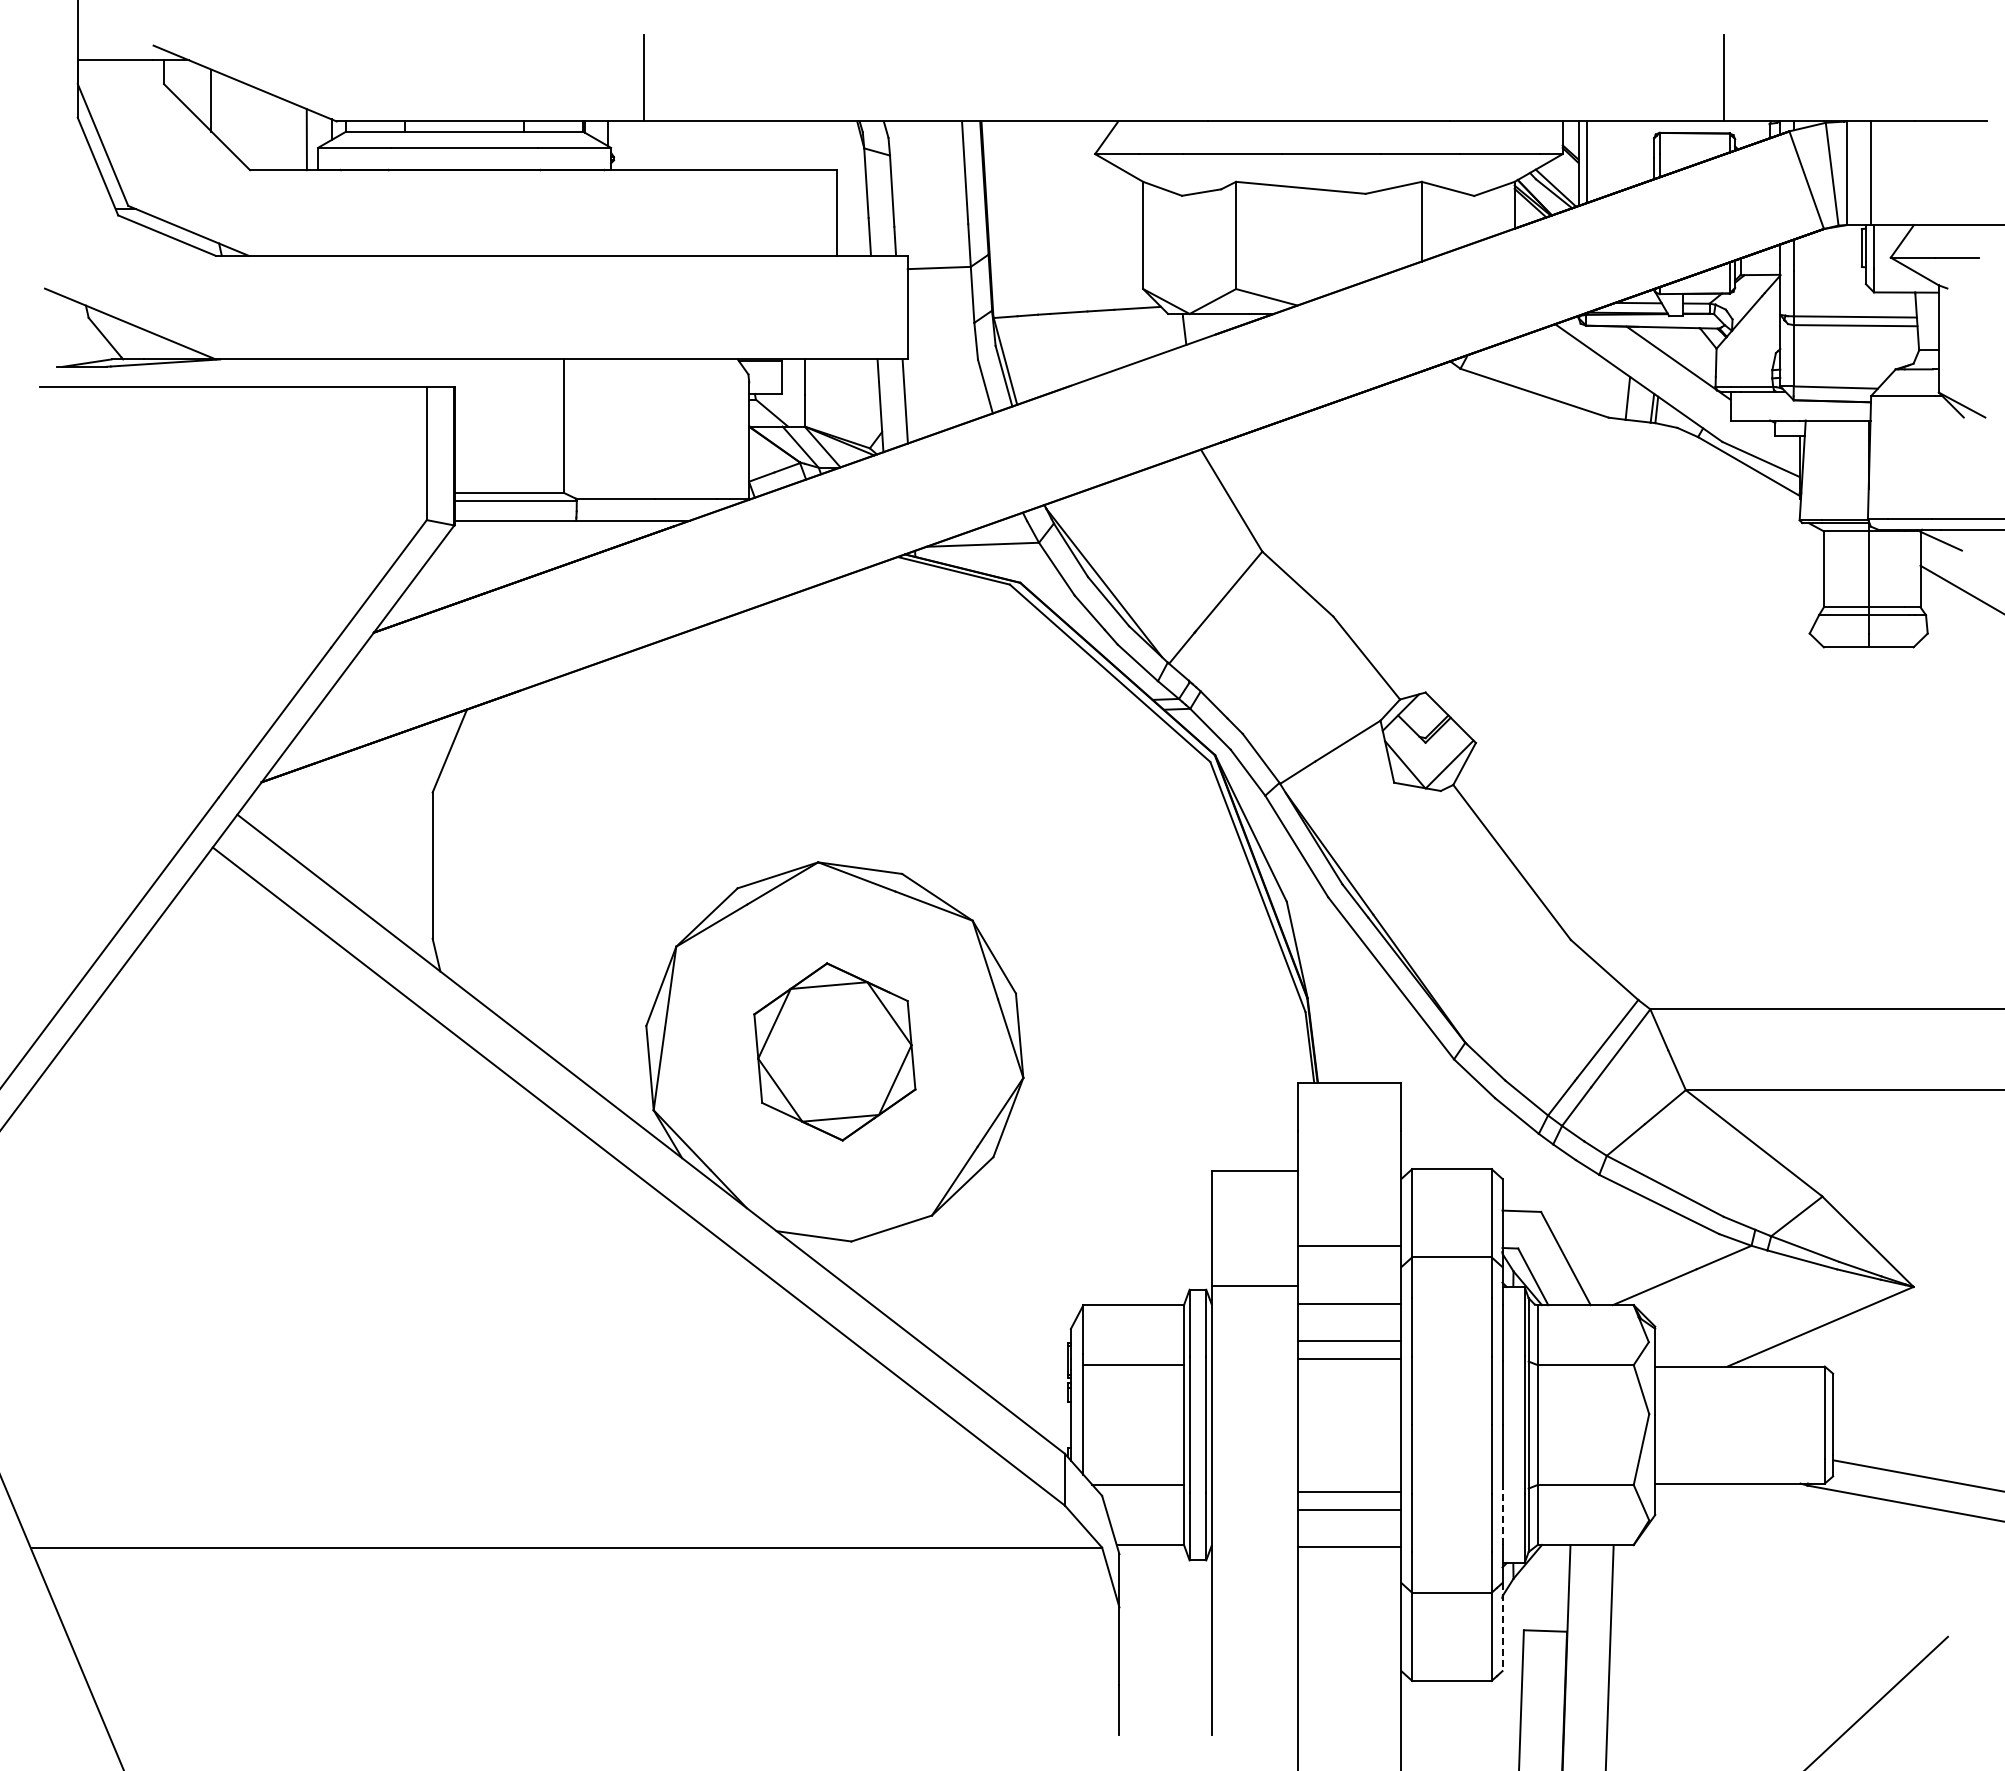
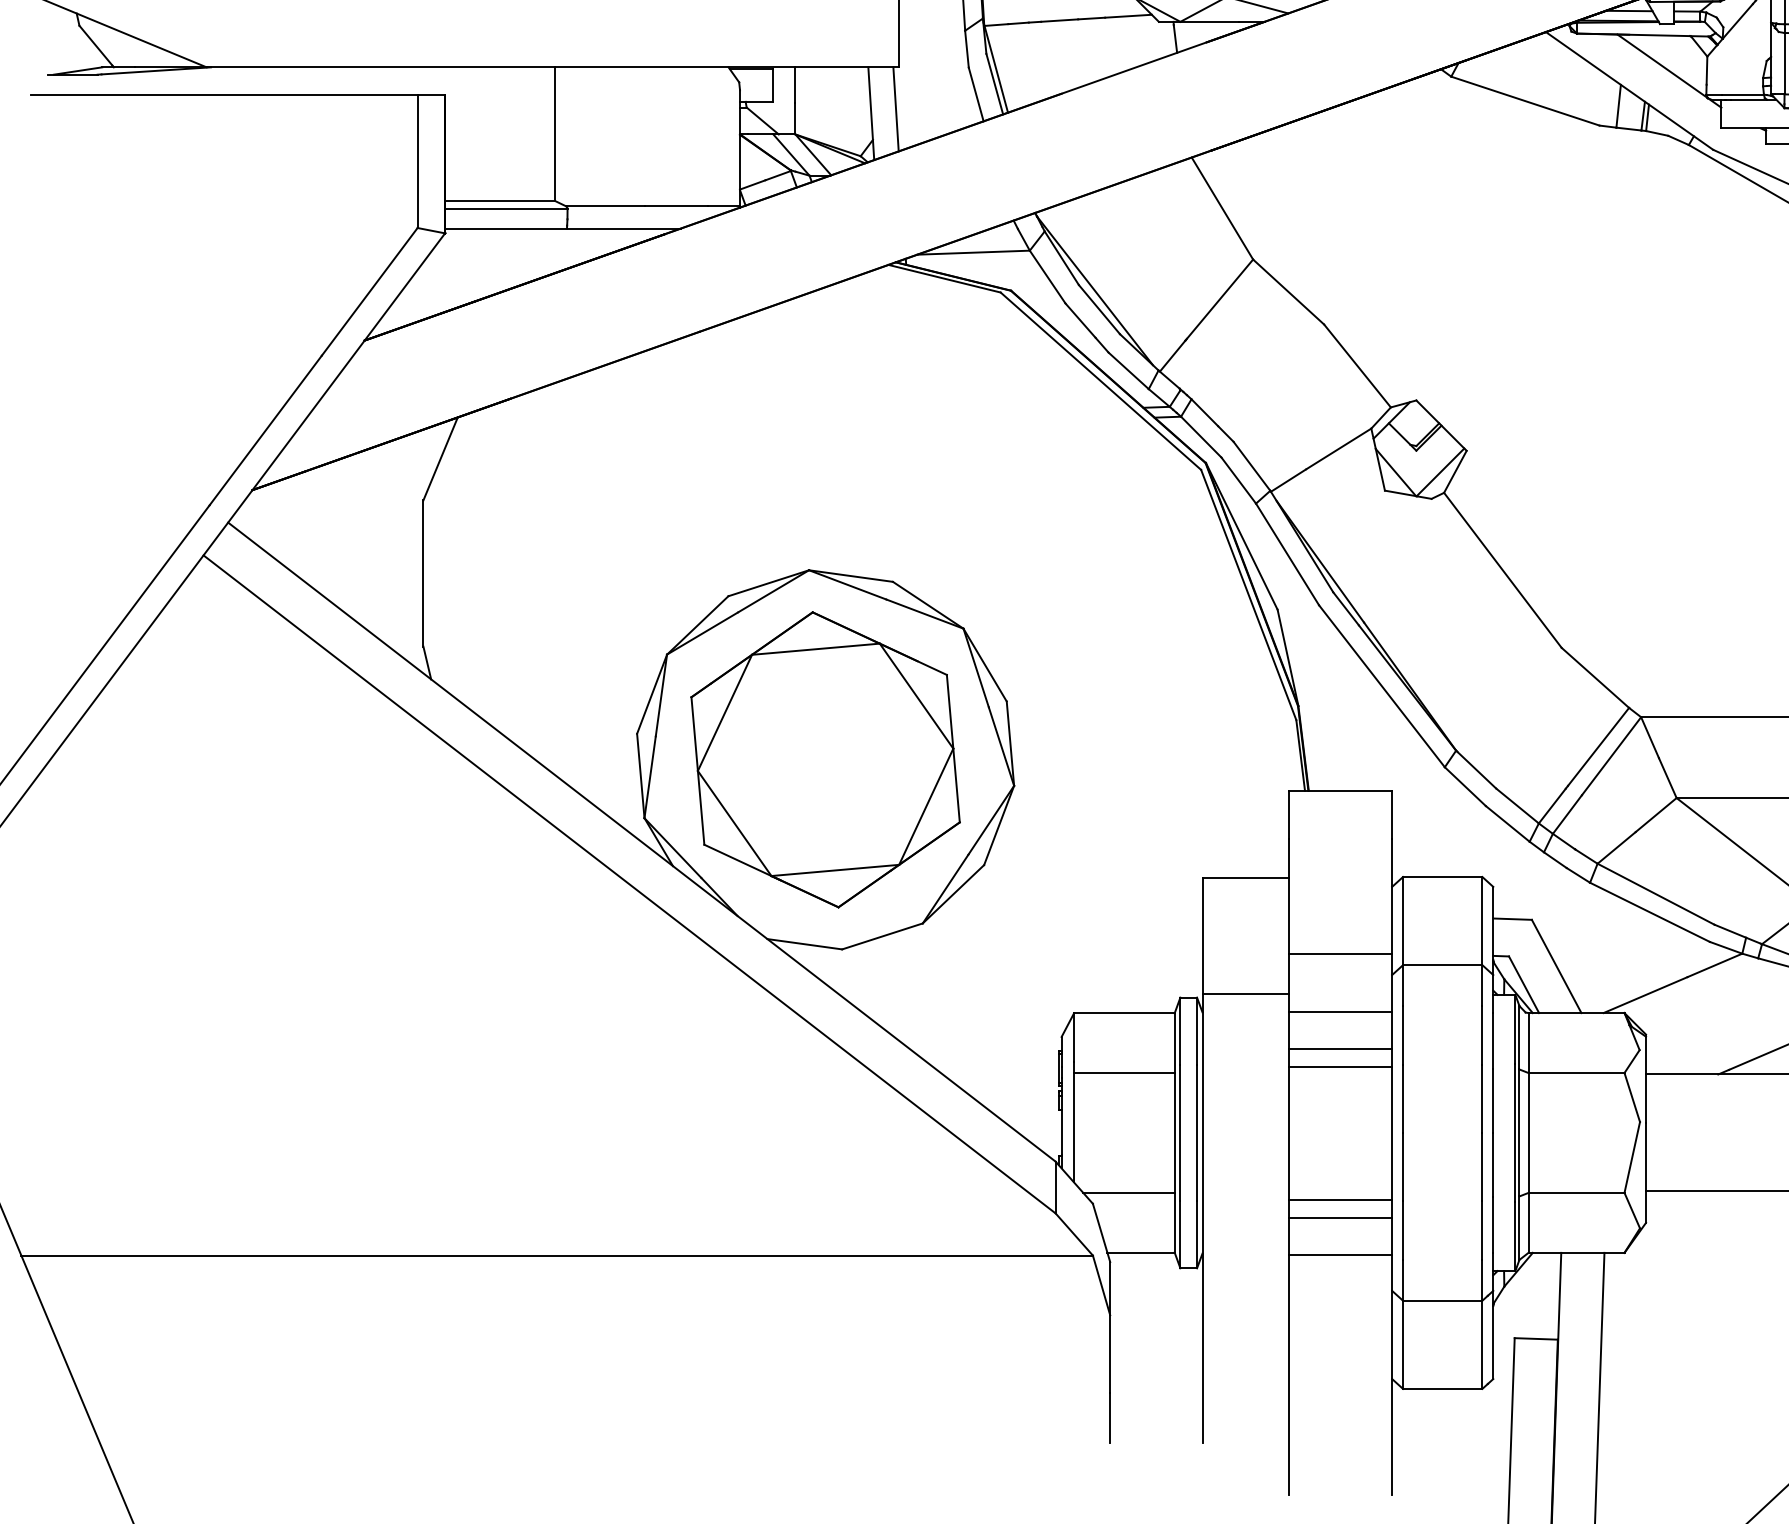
part: (834, 1051) -> (825, 759), size x1.67
line: (1502, 1517) -> (1493, 1225), dashed -> solid
line: (1502, 1627) -> (1493, 1335), dashed -> solid

